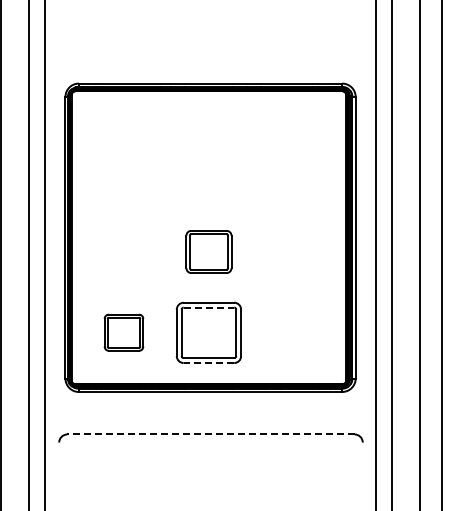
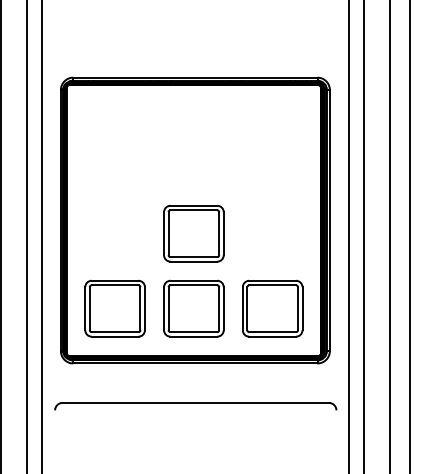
part: (208, 251) -> (193, 233), size x1.43
line: (209, 307) -> (194, 285), dashed -> solid
part: (123, 332) -> (114, 308), size x1.67
part: (293, 332) -> (272, 308), added
line: (208, 363) -> (193, 337), dashed -> solid
line: (210, 434) -> (195, 402), dashed -> solid

